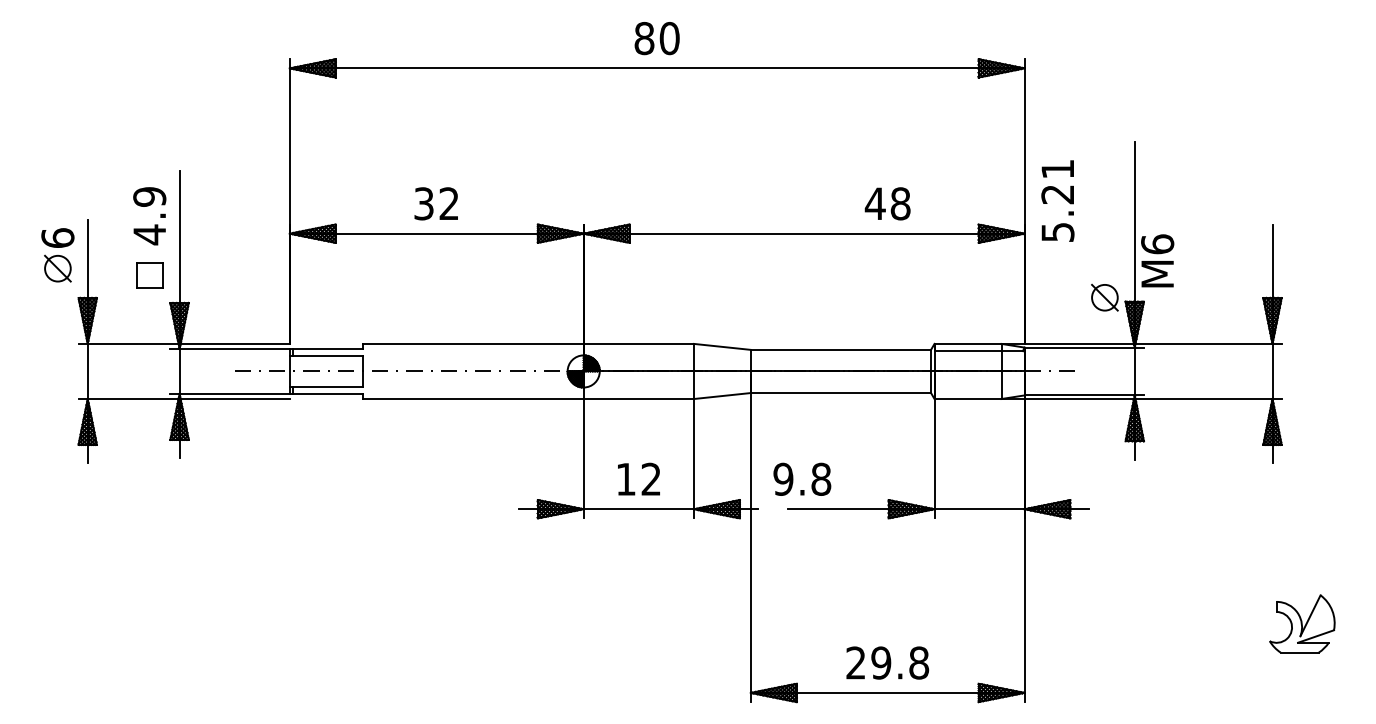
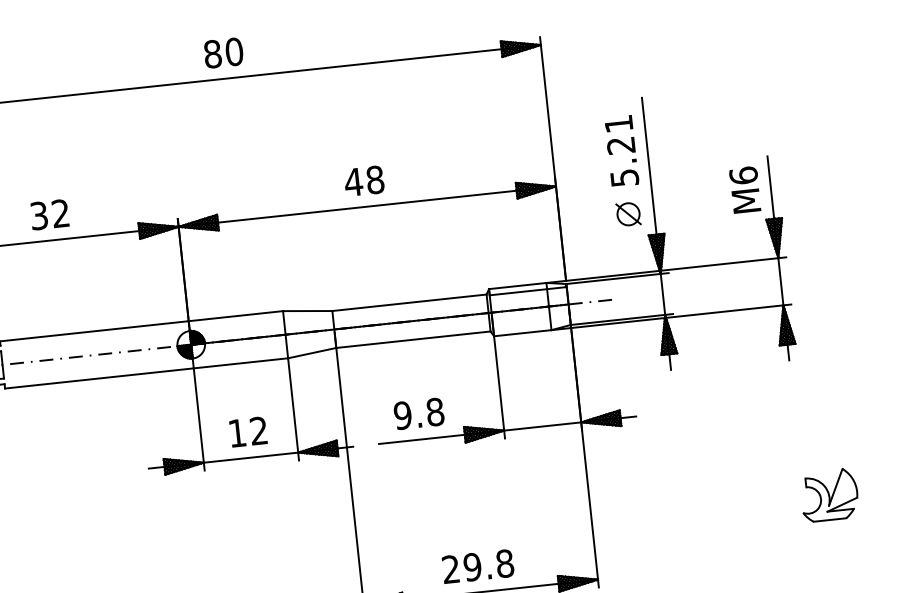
text: (1057, 200) -> (621, 150), moved
text: (887, 203) -> (364, 180), moved
text: (1157, 260) -> (745, 189), moved
part: (1104, 297) -> (628, 214), moved
text: (802, 478) -> (419, 413), moved

